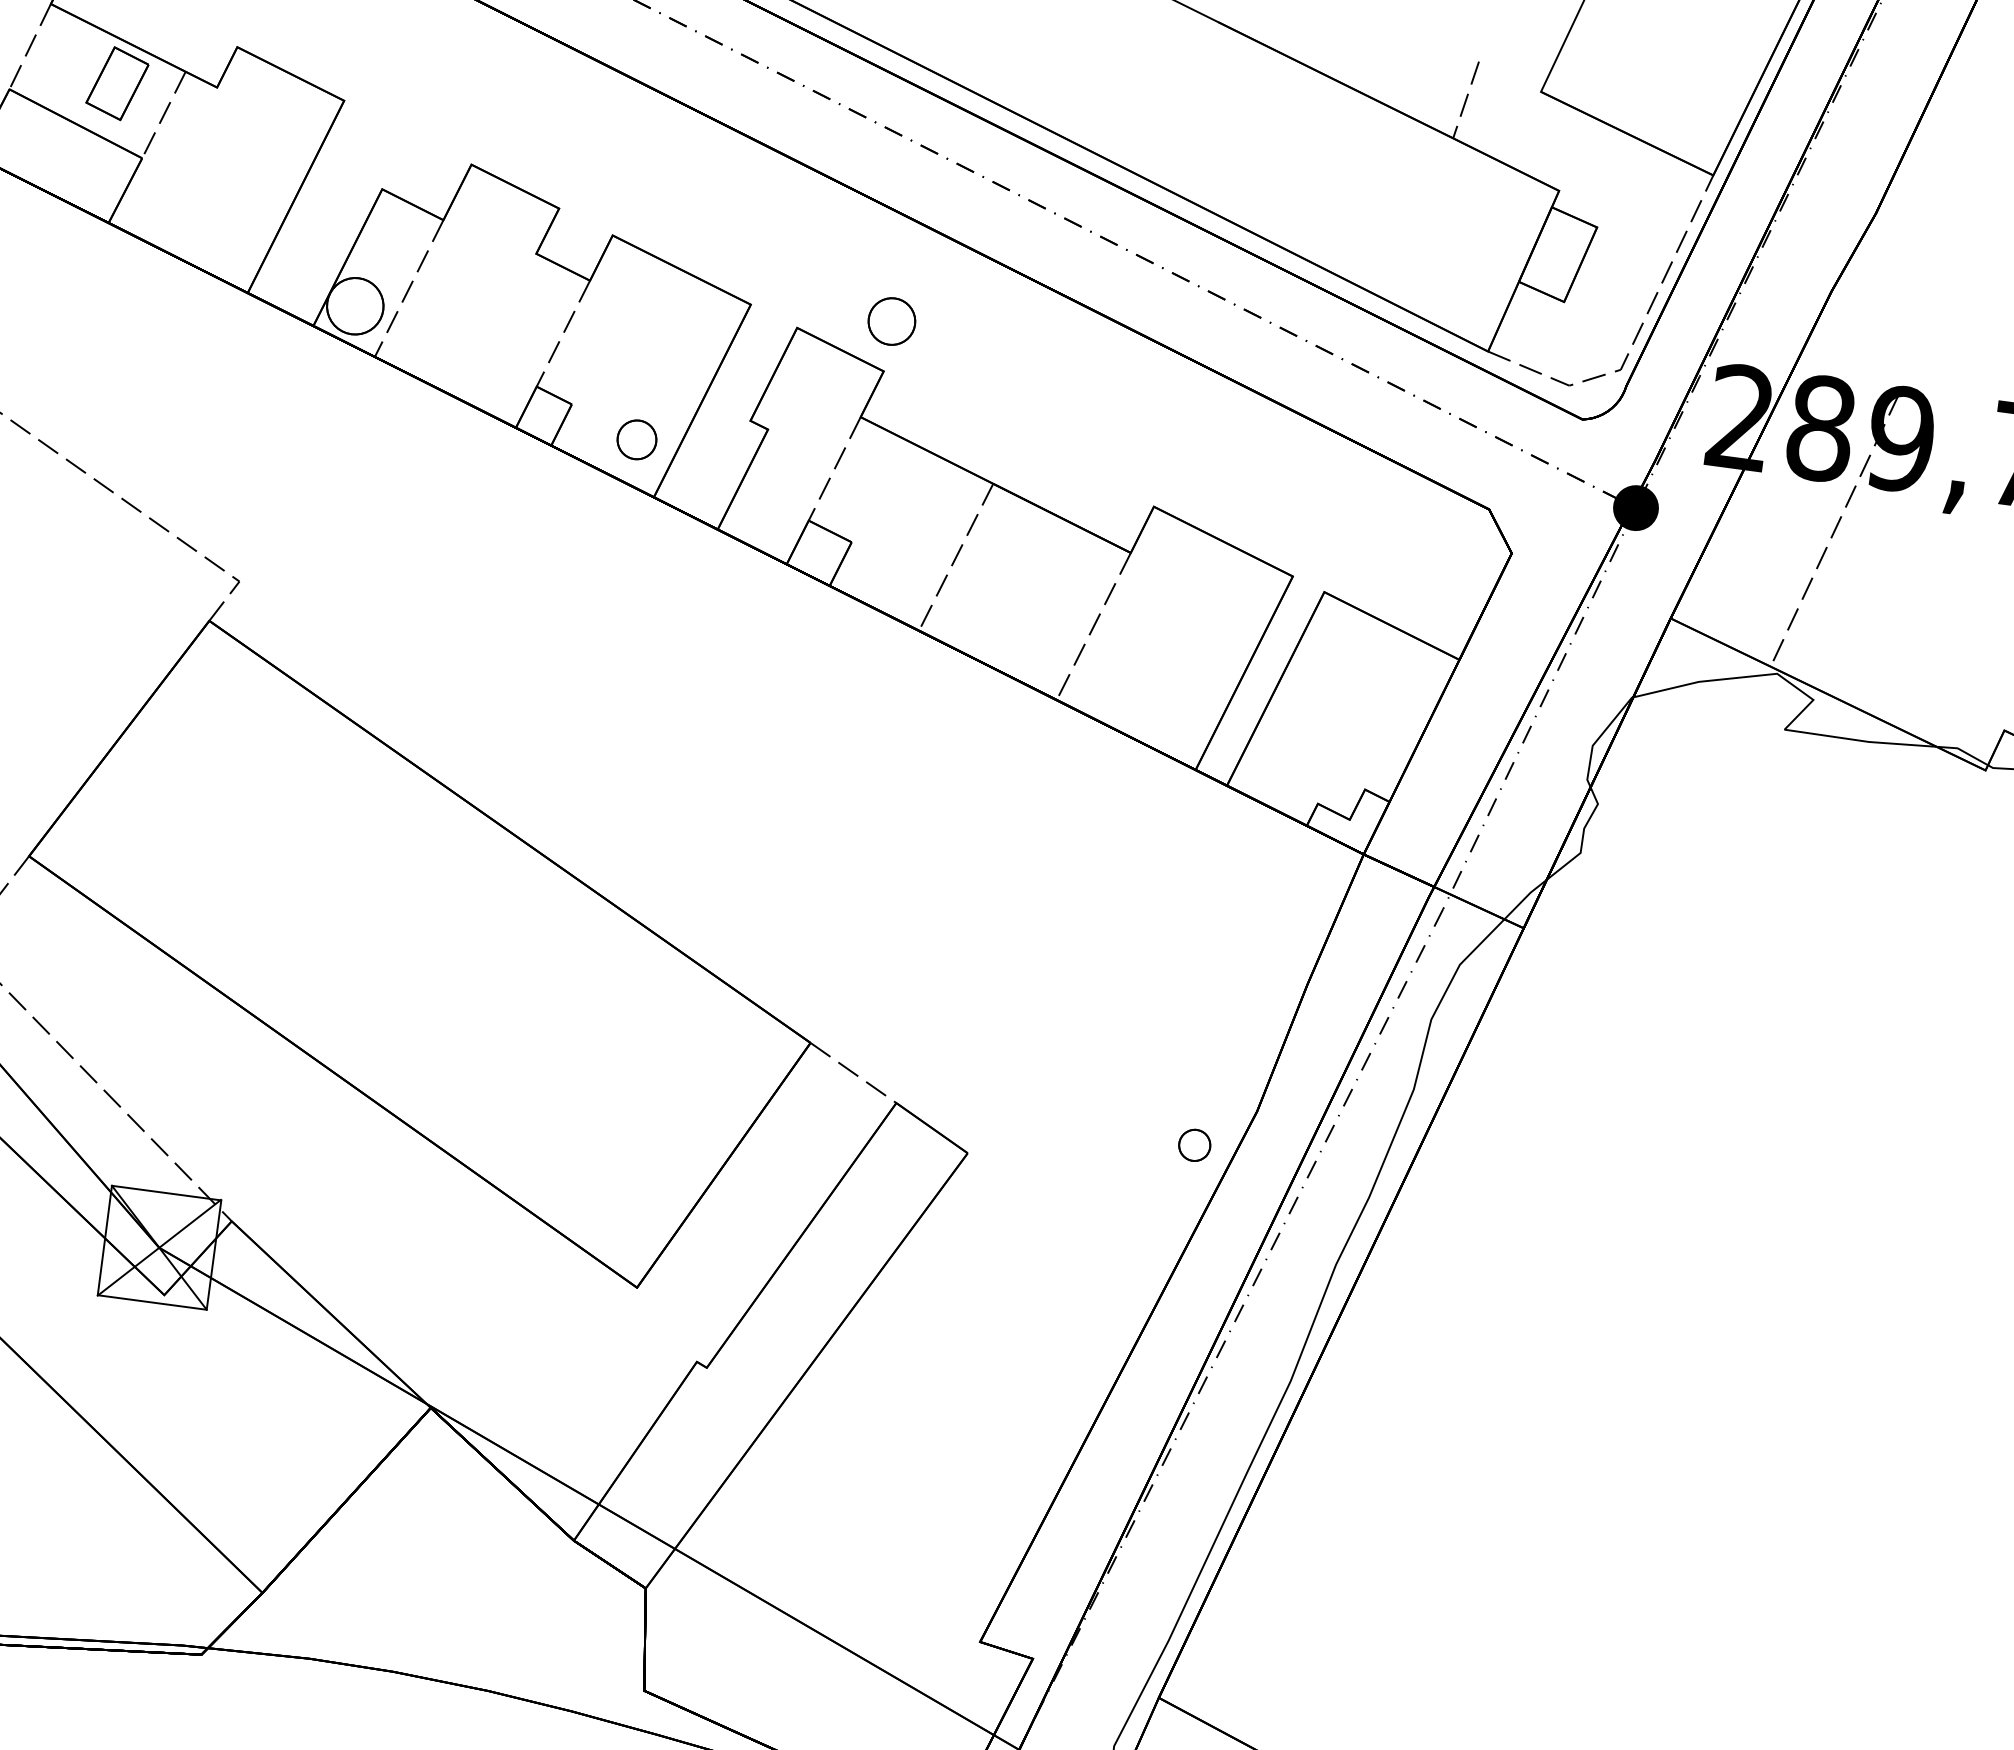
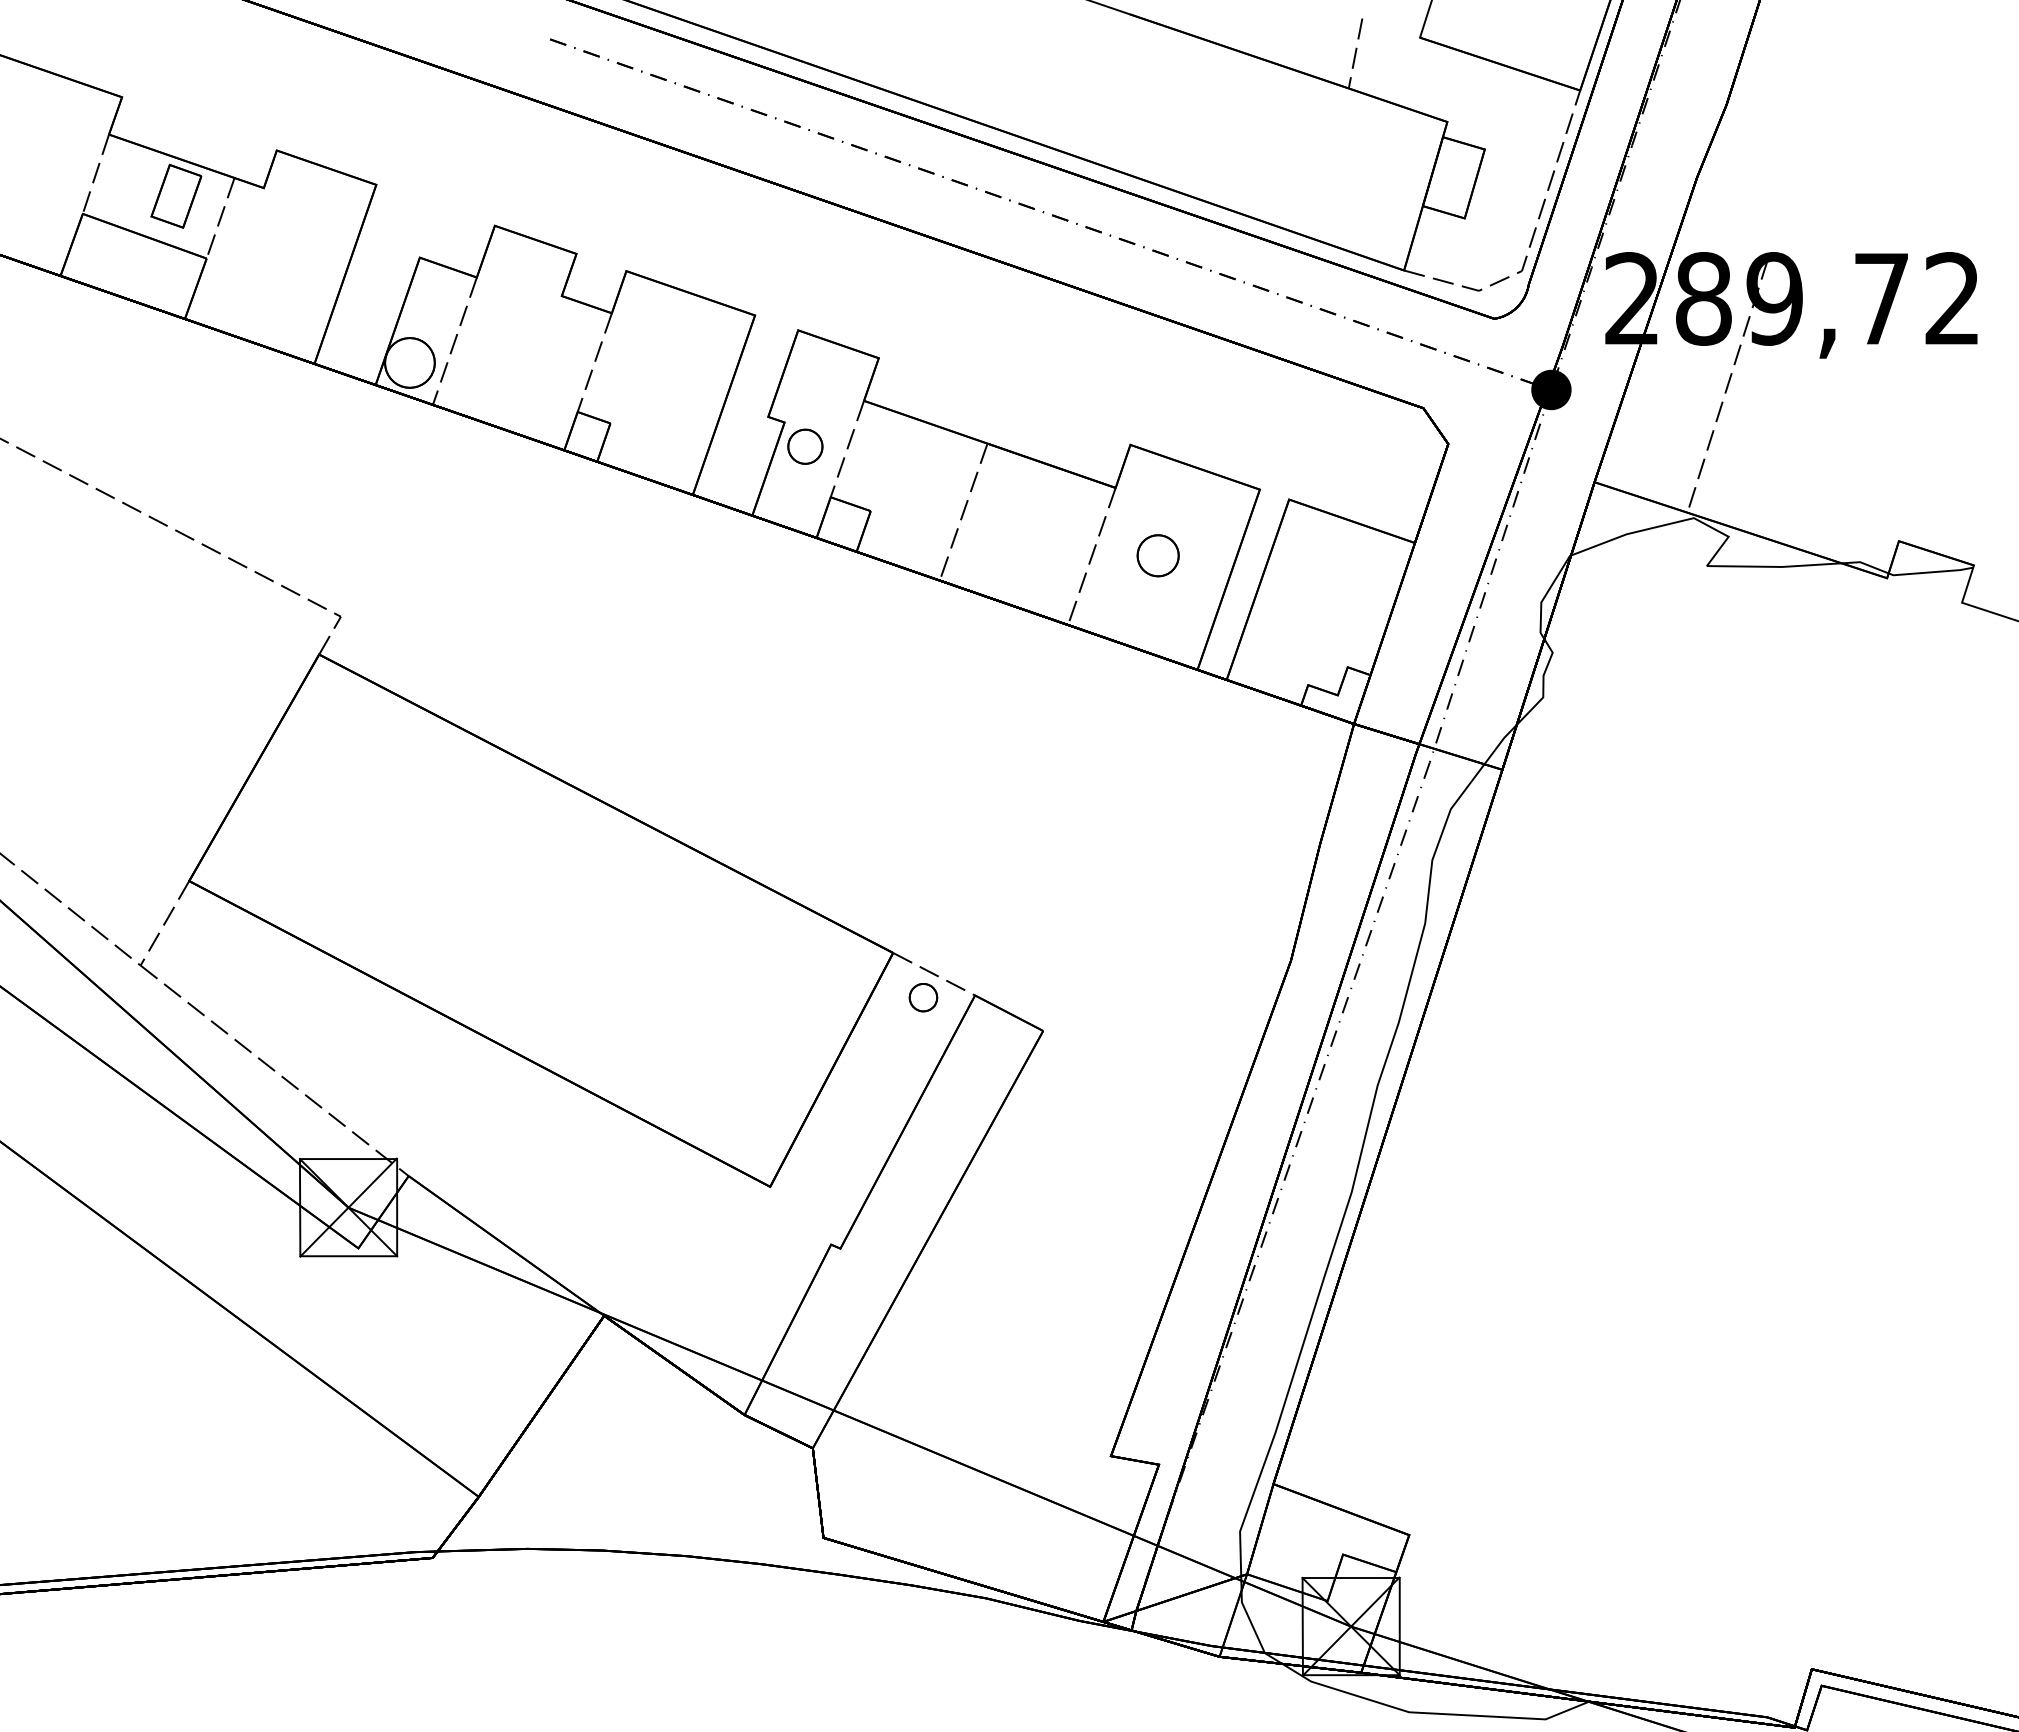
part: (891, 321) -> (1157, 555), moved
part: (637, 439) -> (805, 446), moved
part: (1194, 1145) -> (923, 997), moved

